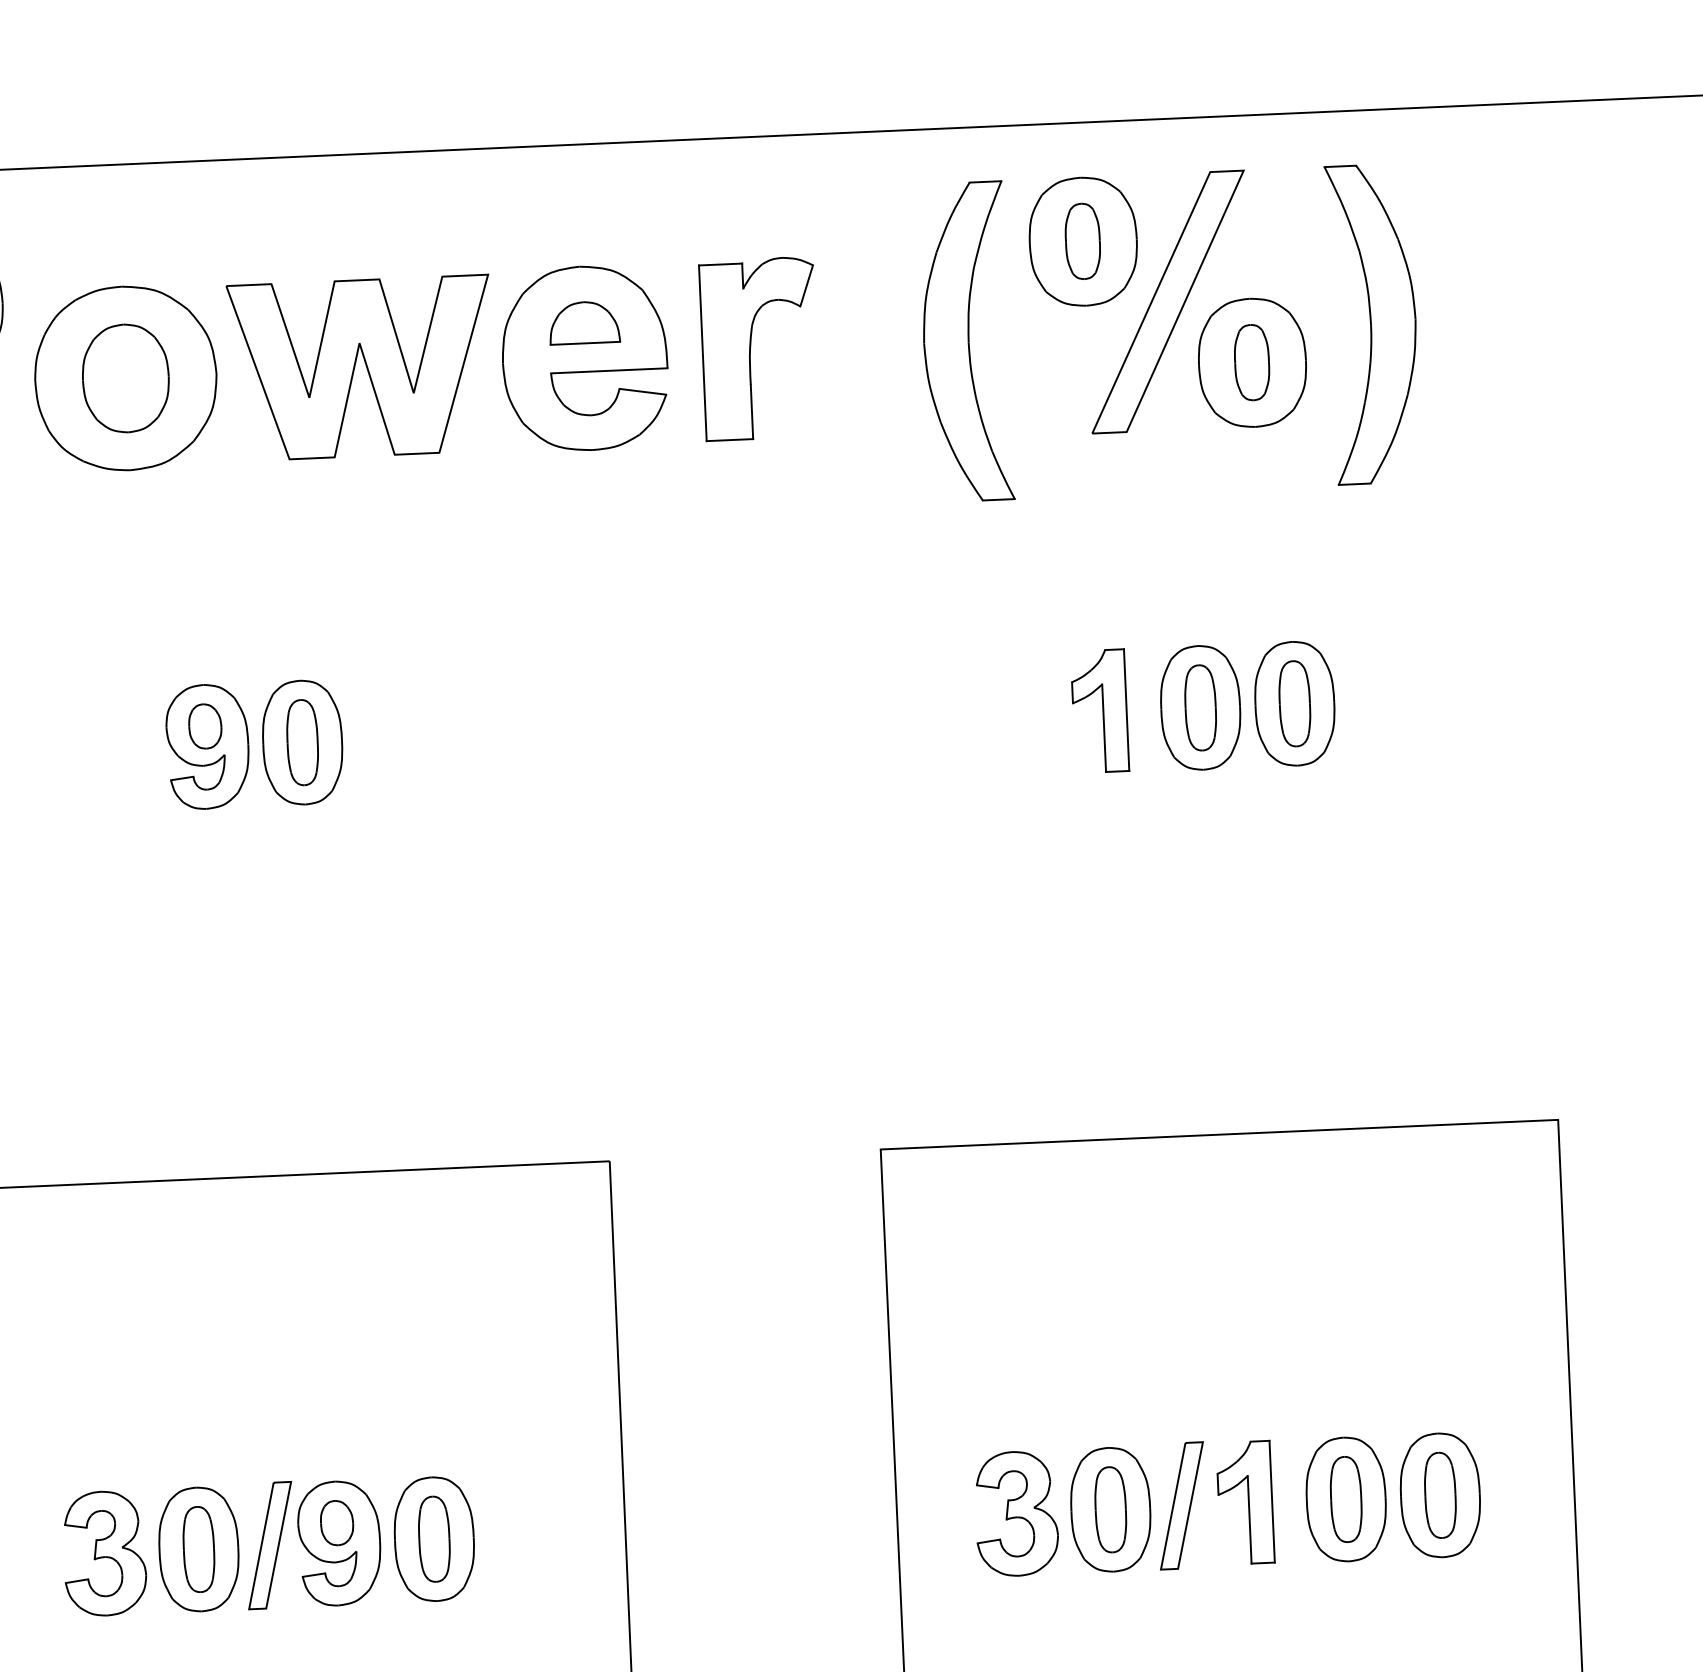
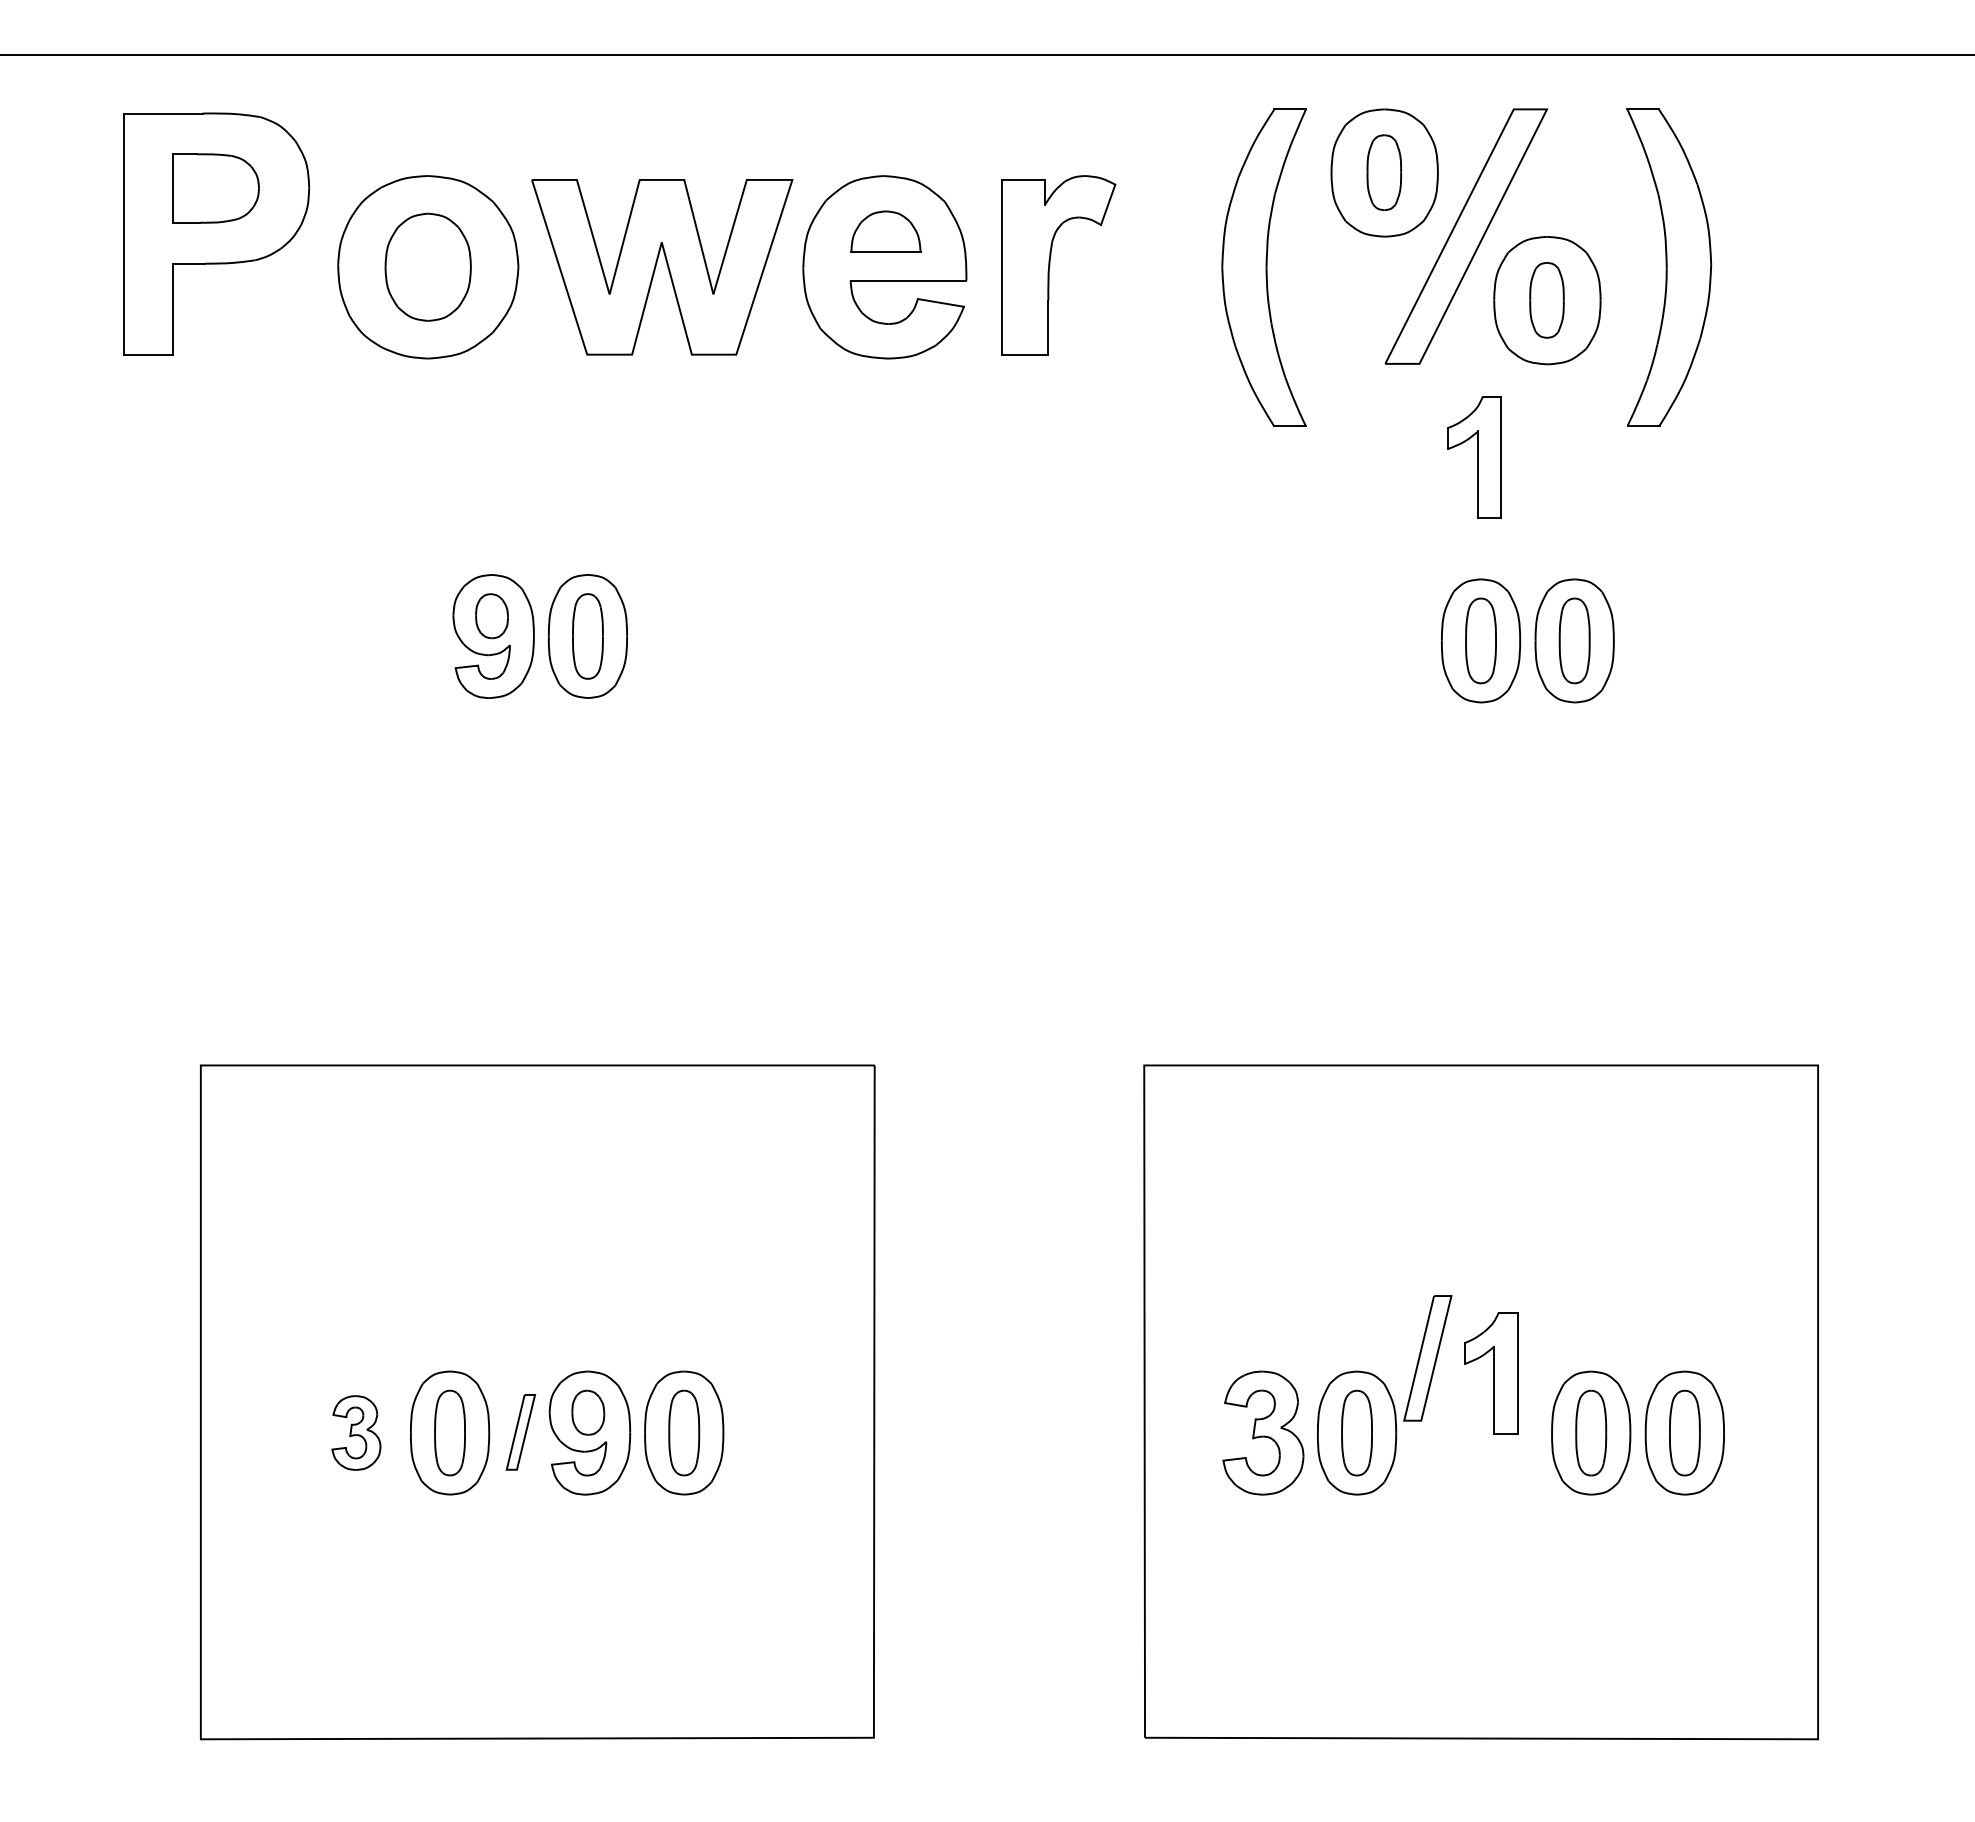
part: (1099, 710) -> (1474, 457), moved
part: (1245, 1503) -> (1491, 1373), moved
part: (1181, 1506) -> (1427, 1358), moved
part: (269, 1545) -> (520, 1432), size x0.6
part: (104, 1553) -> (356, 1432), size x0.6

